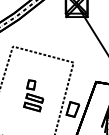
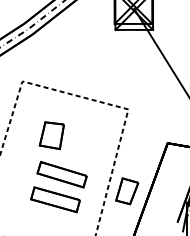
part: (33, 95) -> (58, 166), size x1.67

